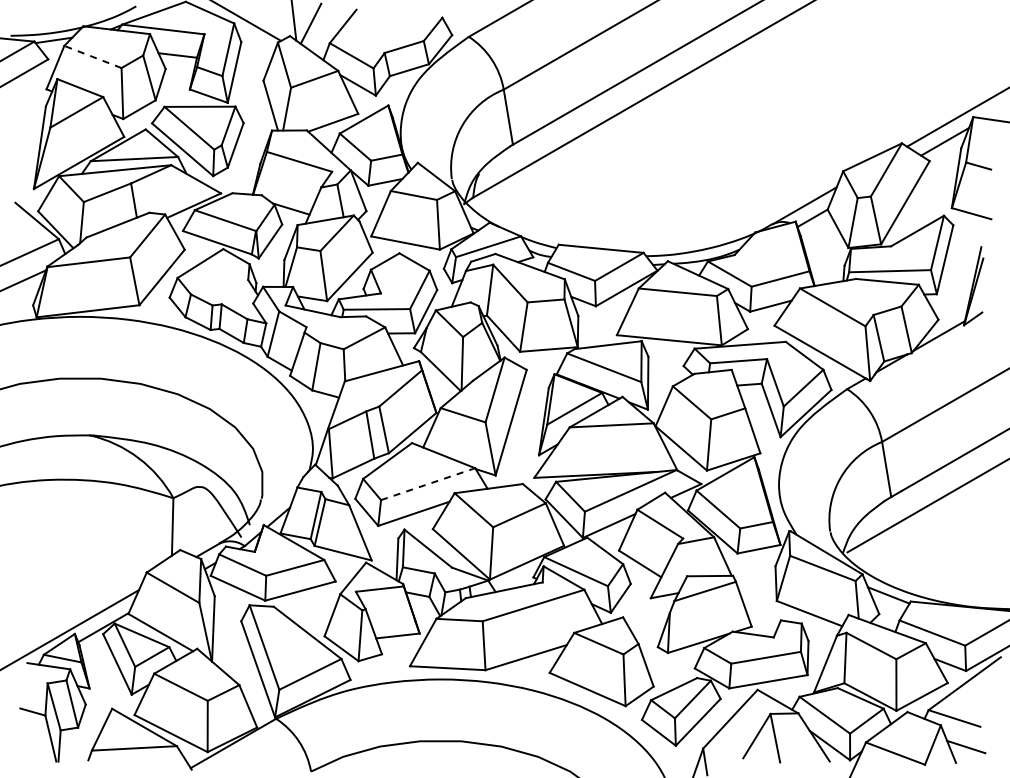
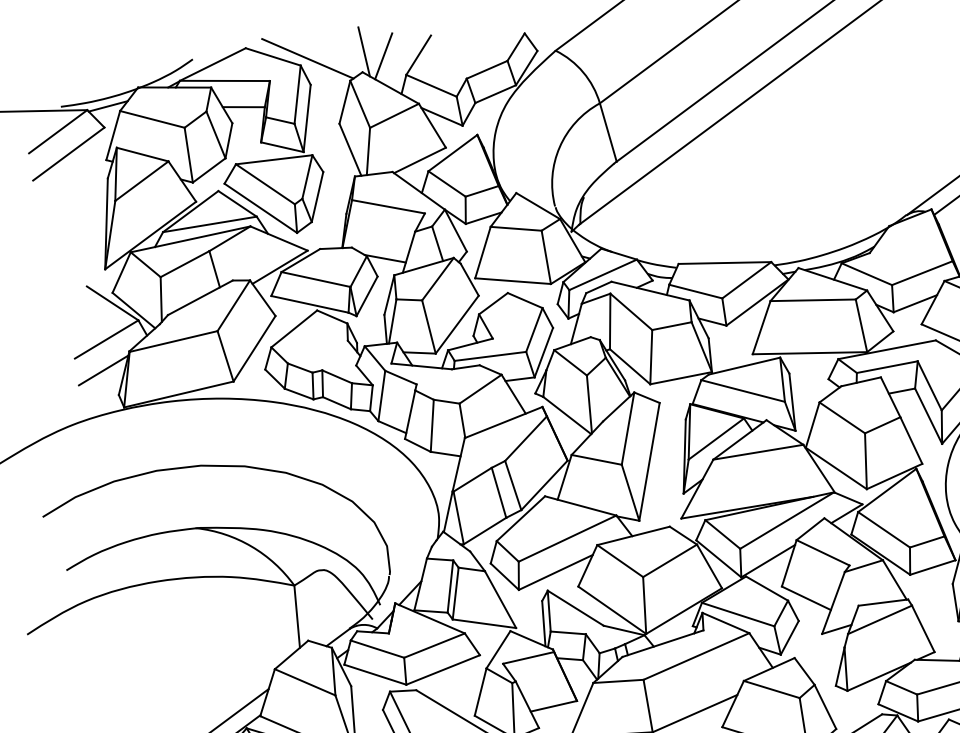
line: (92, 56) -> (151, 118), dashed -> solid
line: (428, 484) -> (567, 538), dashed -> solid

